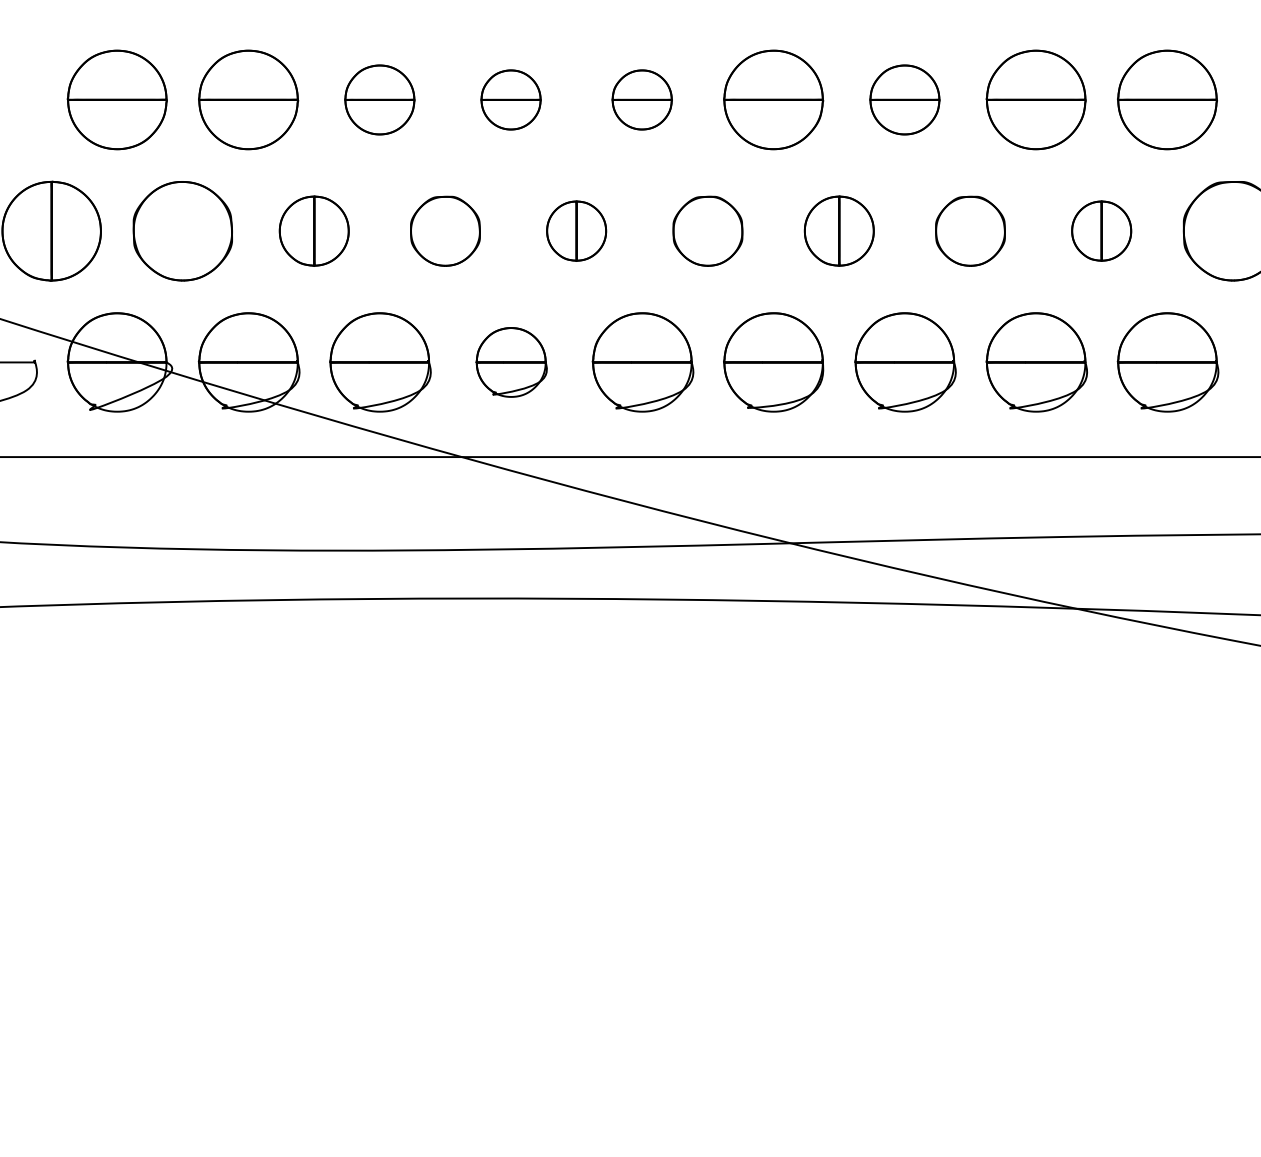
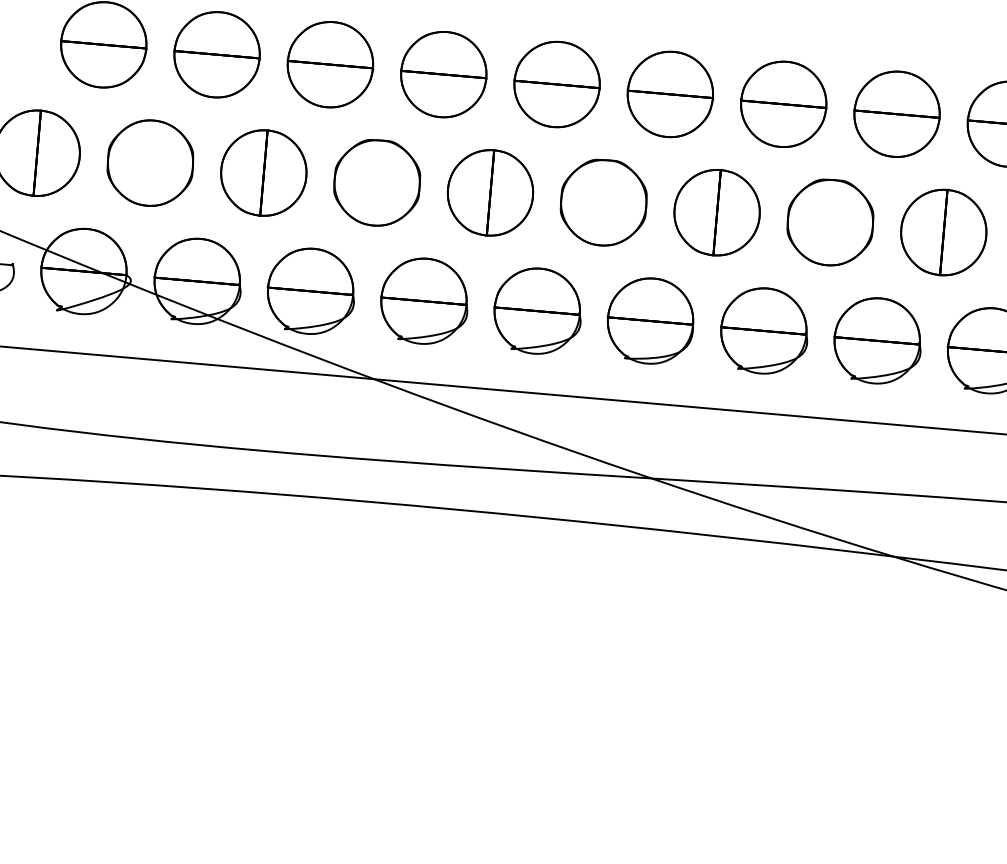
part: (379, 99) -> (330, 64), size x1.43
part: (510, 99) -> (443, 74), size x1.67
part: (641, 99) -> (556, 84), size x1.67
part: (904, 99) -> (783, 103), size x1.43
part: (314, 230) -> (264, 172), size x1.43
part: (576, 230) -> (490, 192), size x1.67
part: (839, 230) -> (717, 212), size x1.43
part: (1101, 230) -> (943, 231), size x1.67
part: (445, 231) -> (377, 183), size x1.43
part: (707, 231) -> (603, 203), size x1.43
part: (970, 231) -> (830, 222), size x1.43
part: (511, 362) -> (424, 301), size x1.43

